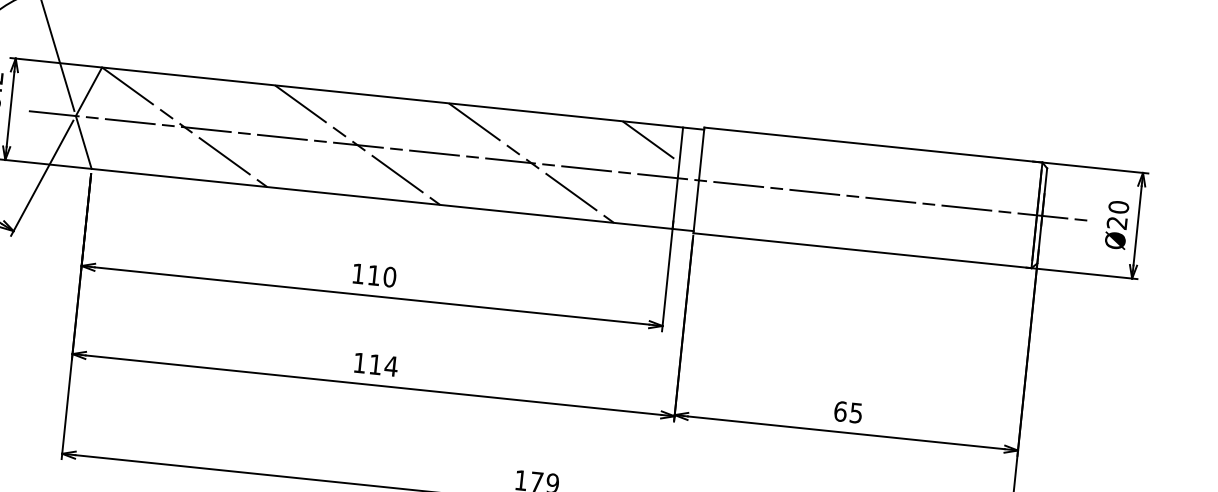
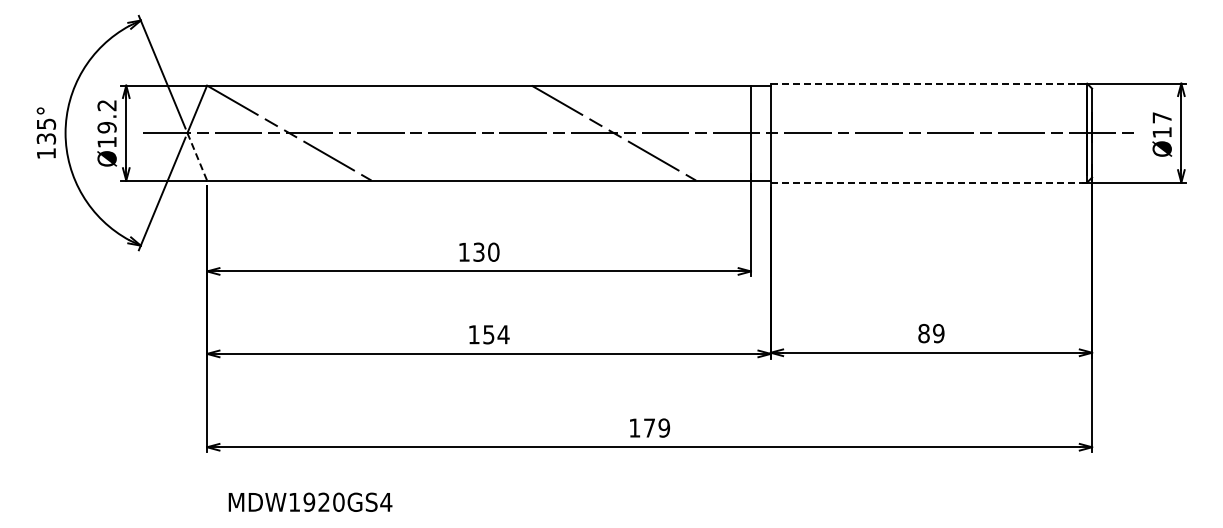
line: (650, 141) -> (722, 101), removed
line: (84, 142) -> (197, 156), solid -> dashed
line: (356, 144) -> (450, 132), removed
line: (874, 144) -> (929, 83), solid -> dashed
text: (1117, 215) -> (1161, 125), Ø20 -> Ø17
line: (863, 250) -> (929, 182), solid -> dashed
text: (373, 274) -> (478, 251), 110 -> 130
text: (375, 364) -> (488, 334), 114 -> 154
text: (848, 412) -> (931, 333), 65 -> 89

